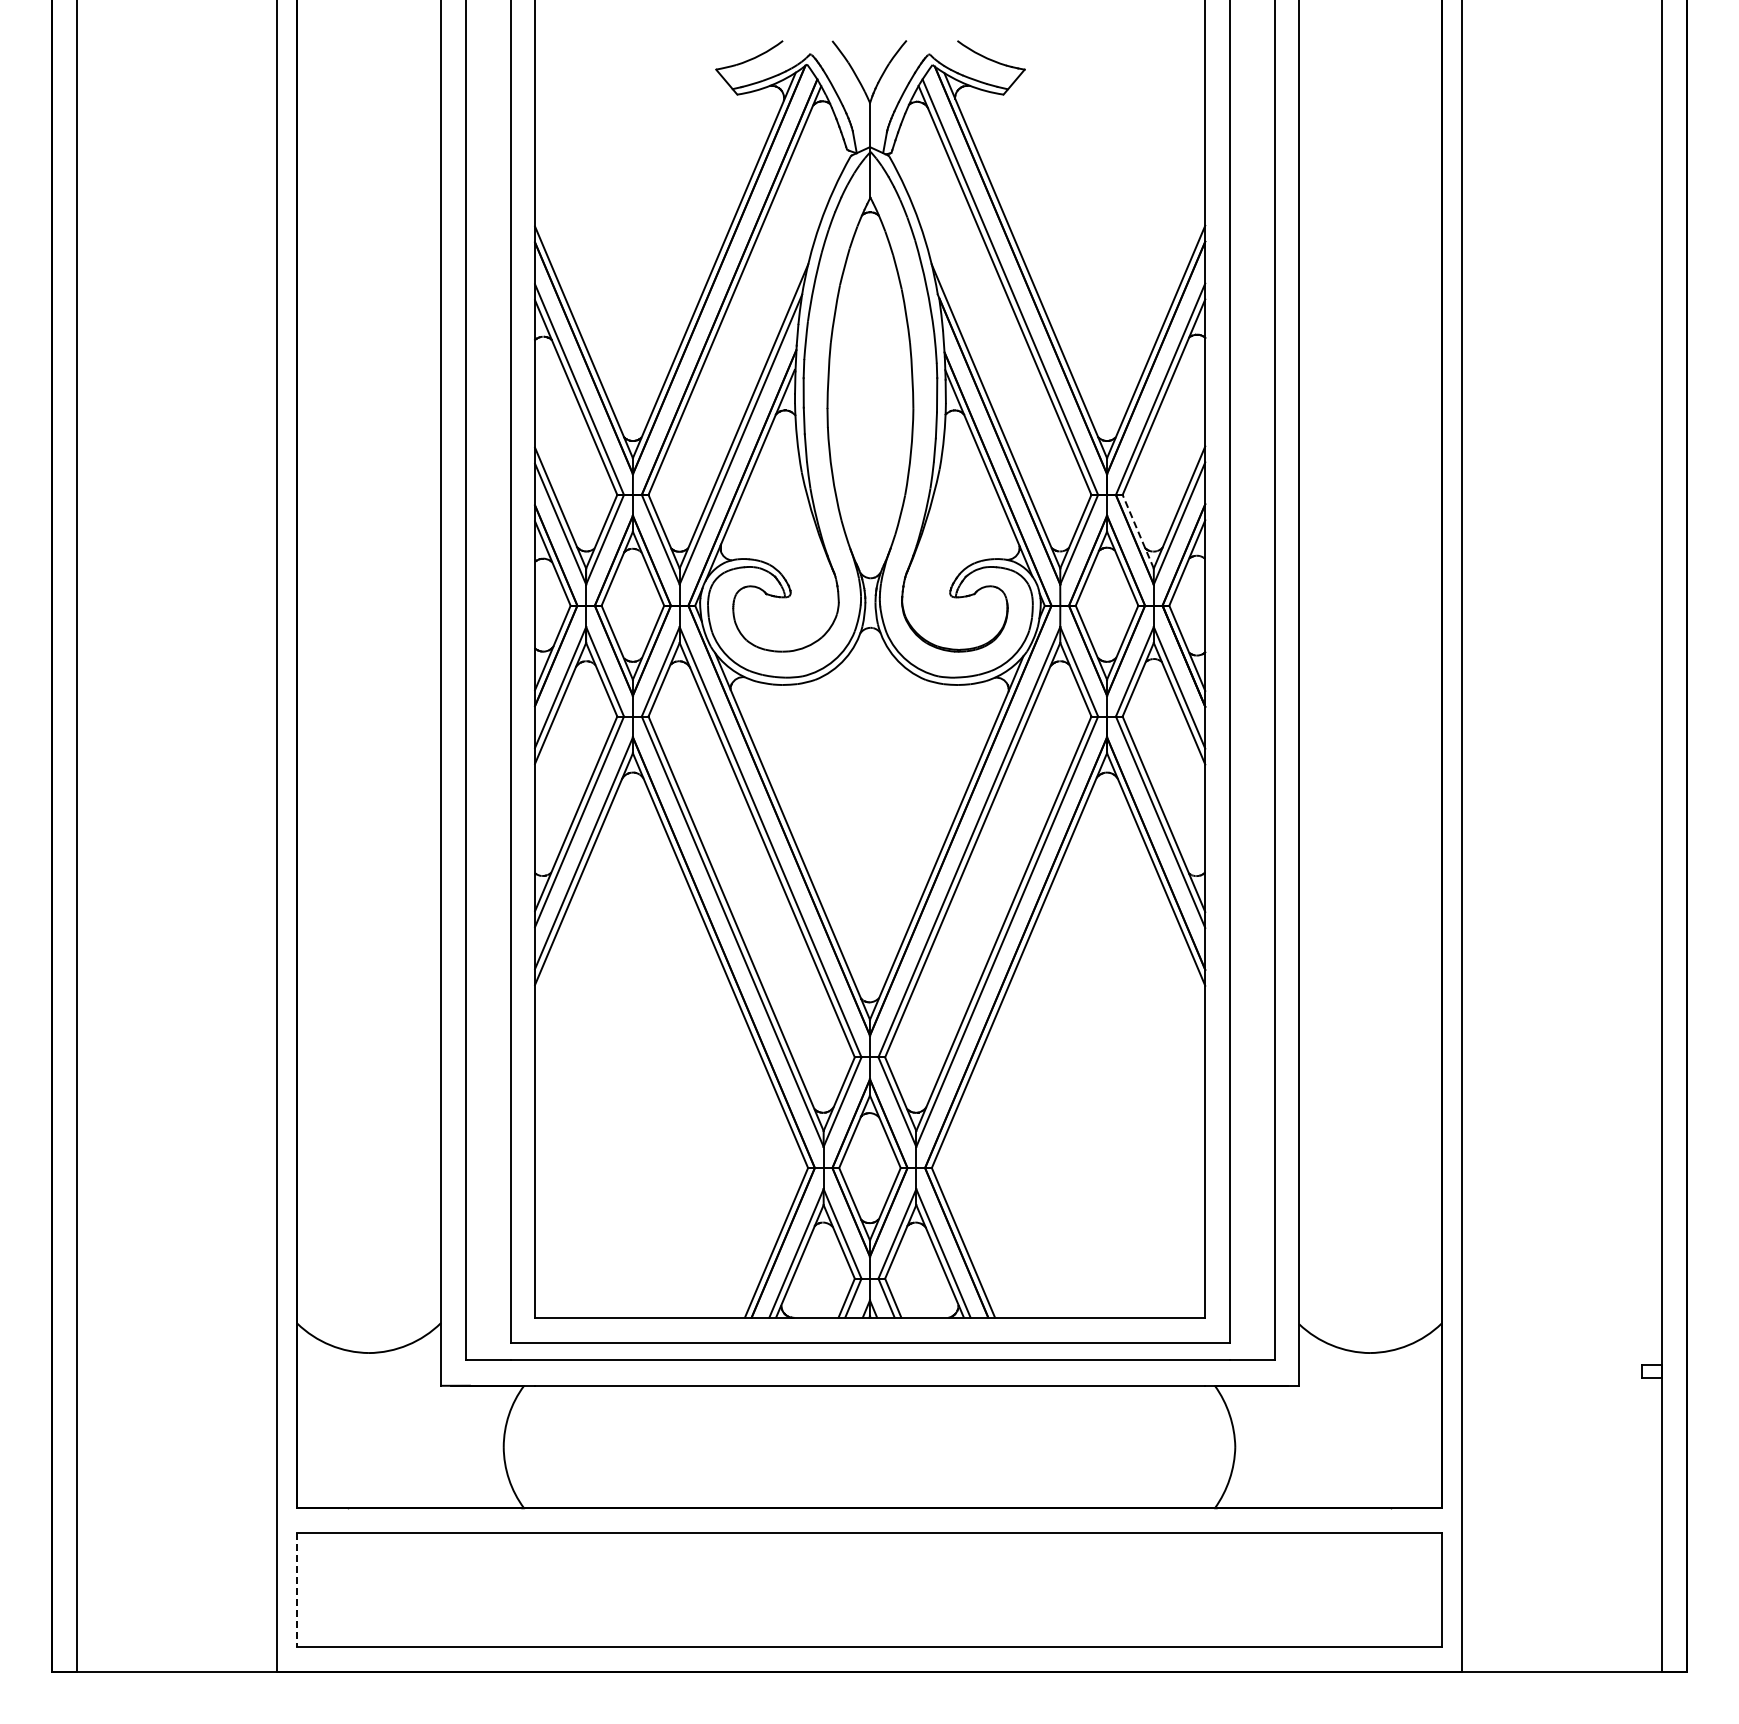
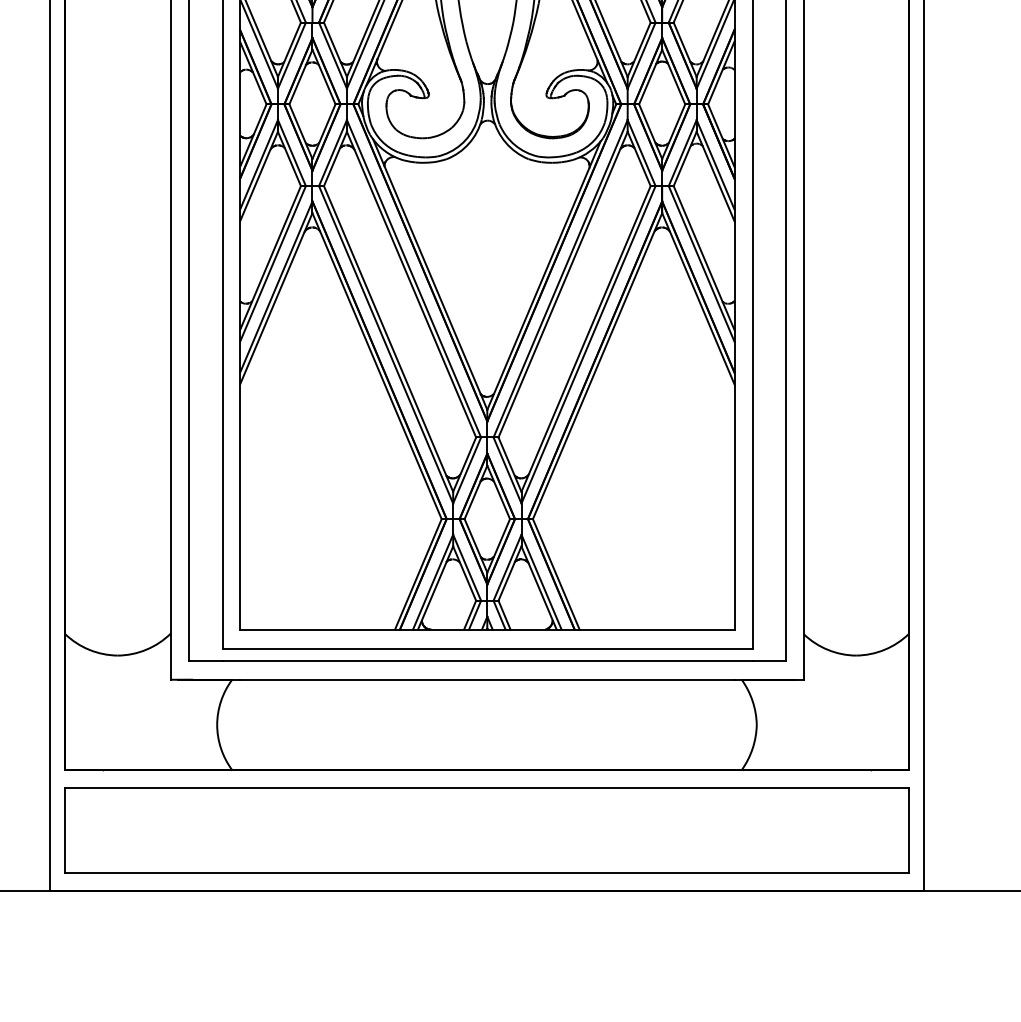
line: (1138, 531) -> (685, 49), dashed -> solid
line: (297, 1590) -> (65, 830), dashed -> solid

